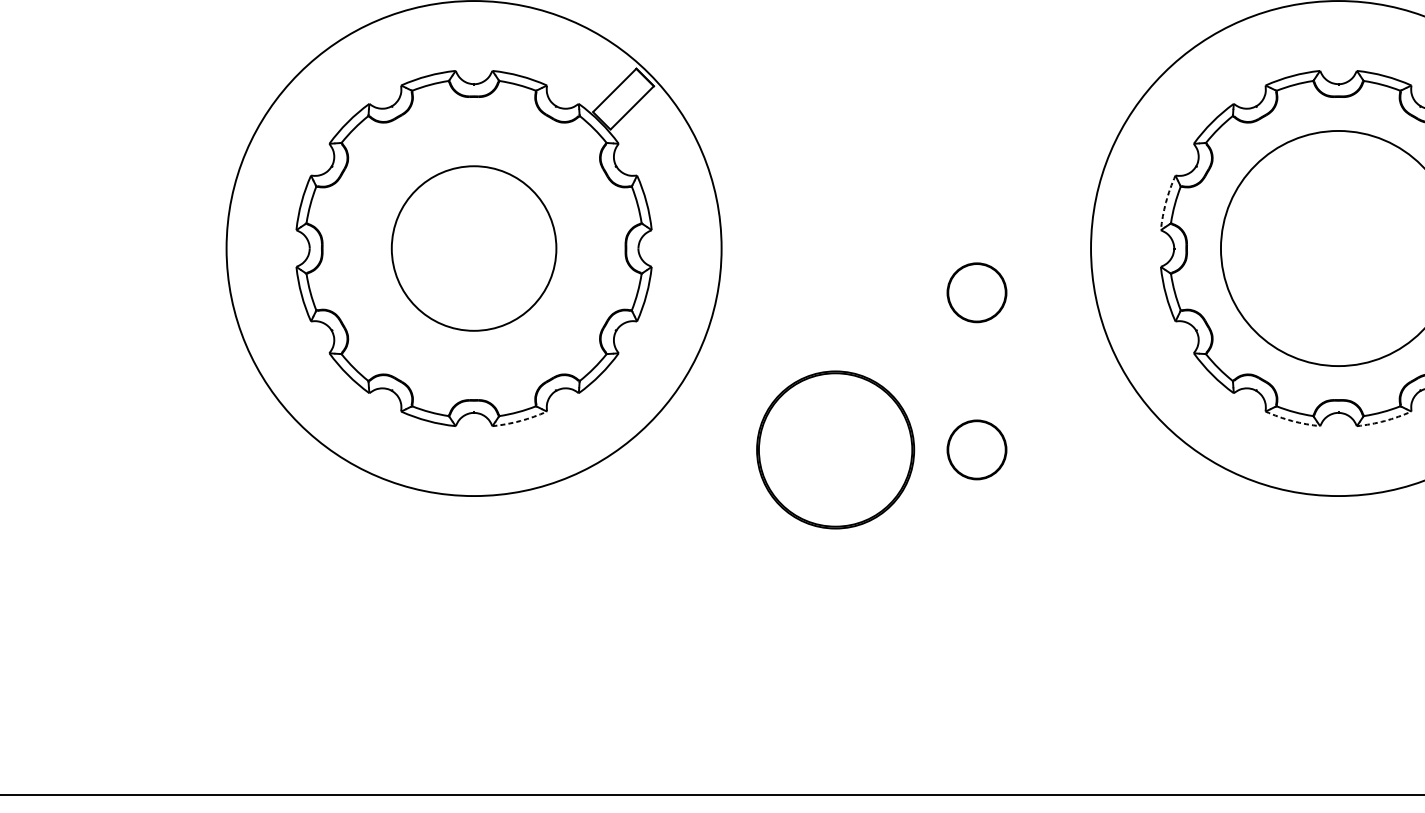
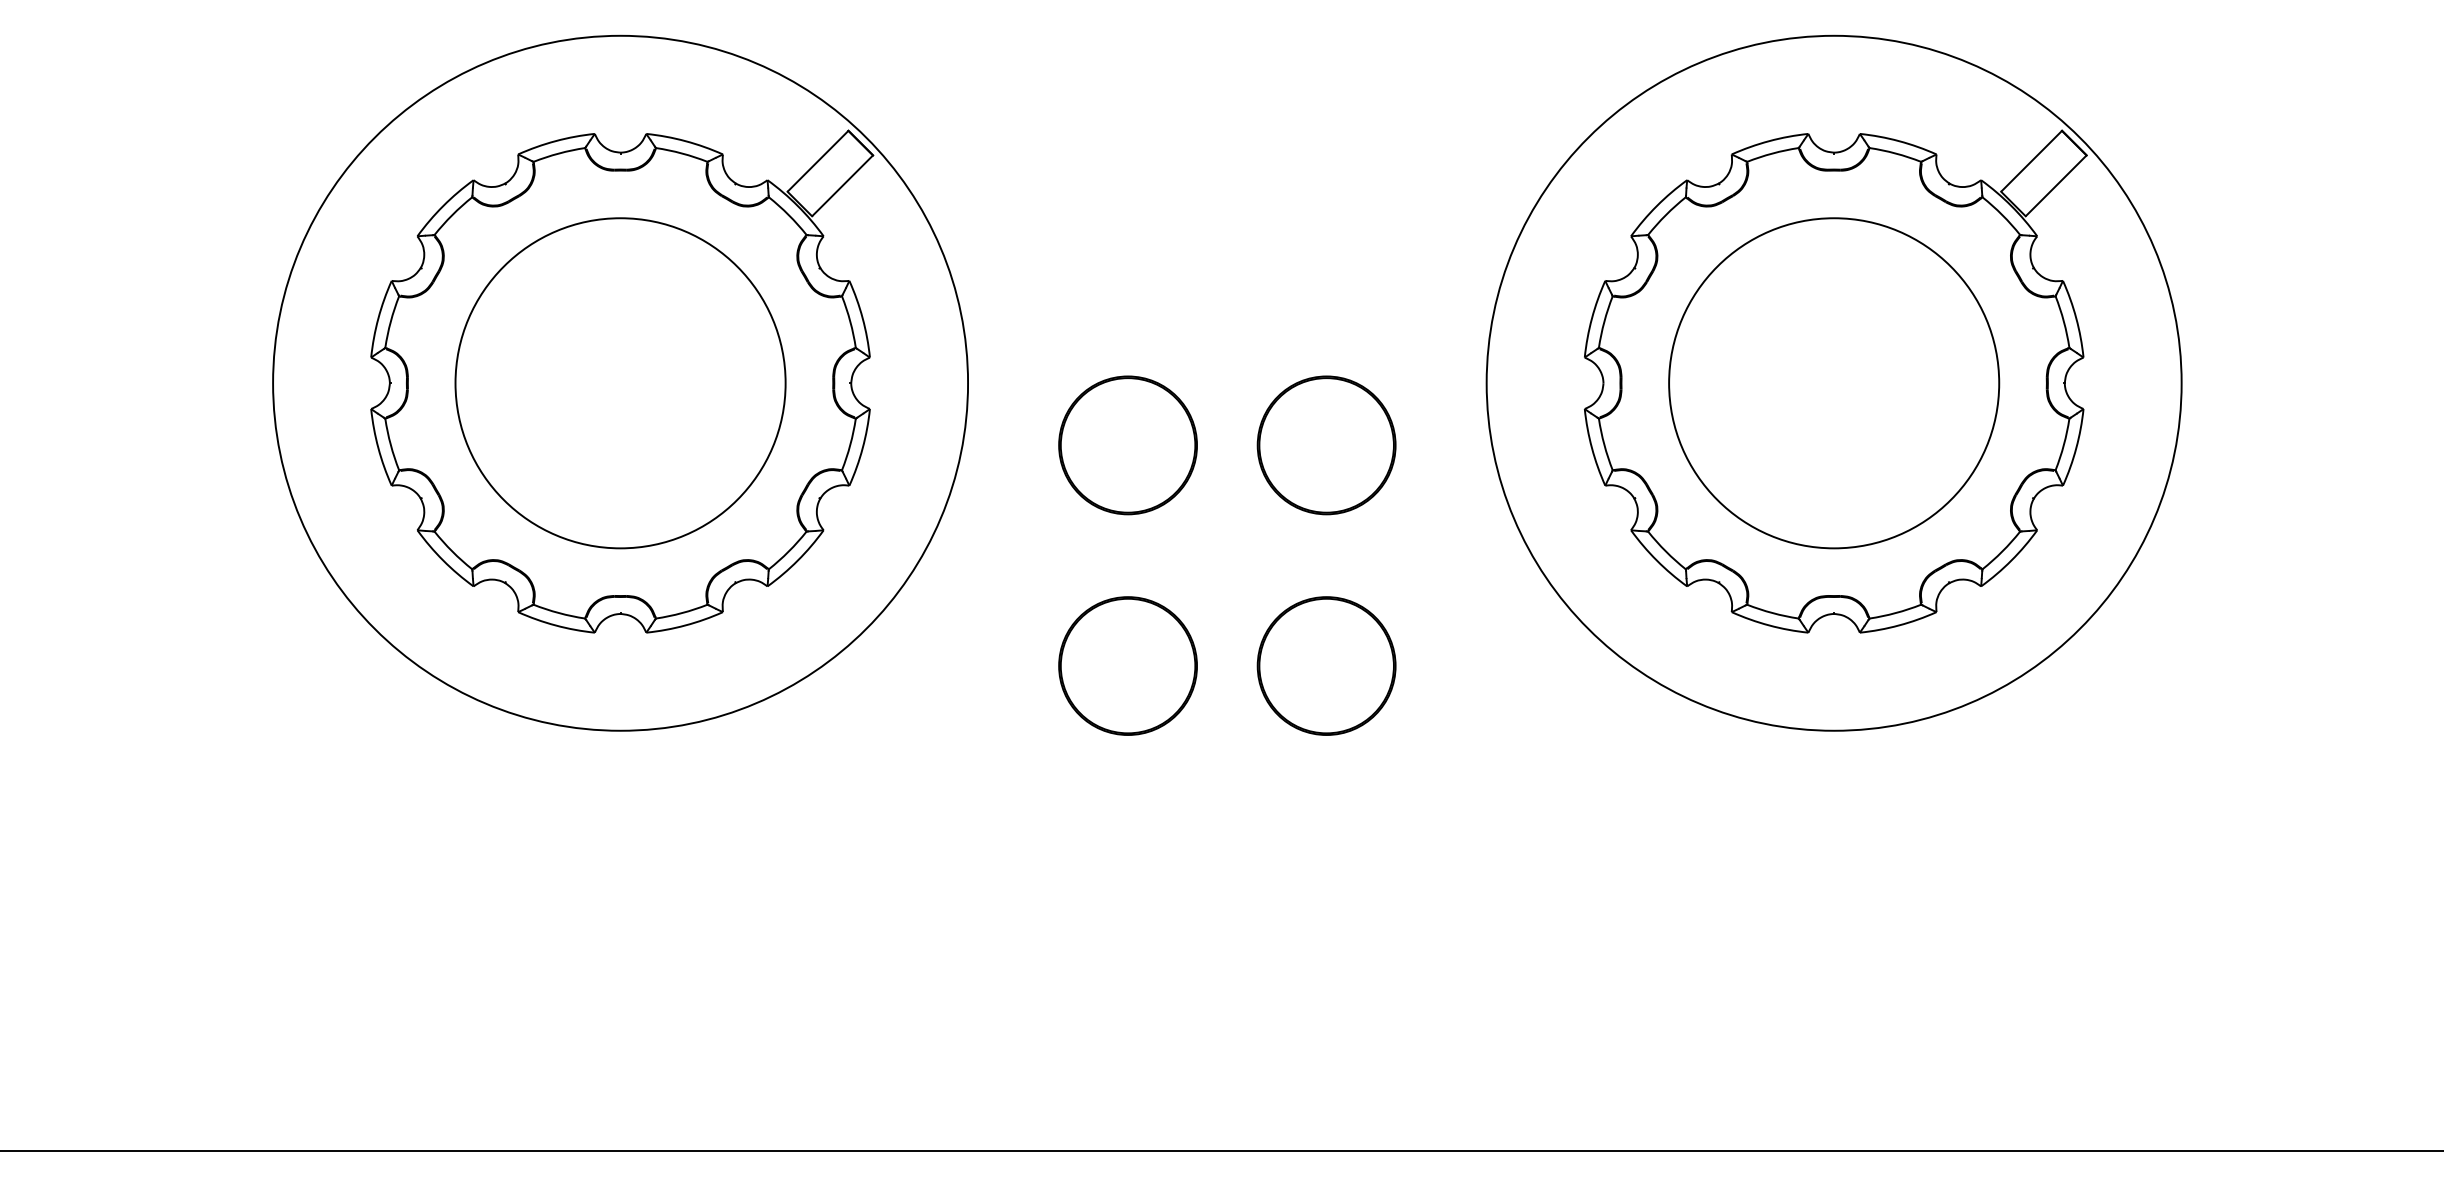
arc: (1165, 202) -> (1591, 318), dashed -> solid
circle: (474, 248) -> (620, 383), size x1.43
part: (835, 292) -> (1127, 445), added
part: (976, 292) -> (1326, 445), size x1.67
arc: (520, 421) -> (685, 625), dashed -> solid
arc: (1292, 421) -> (1769, 625), dashed -> solid
arc: (1385, 421) -> (1899, 625), dashed -> solid
part: (835, 449) -> (1127, 665), size x0.62
part: (976, 449) -> (1326, 665), size x1.67

